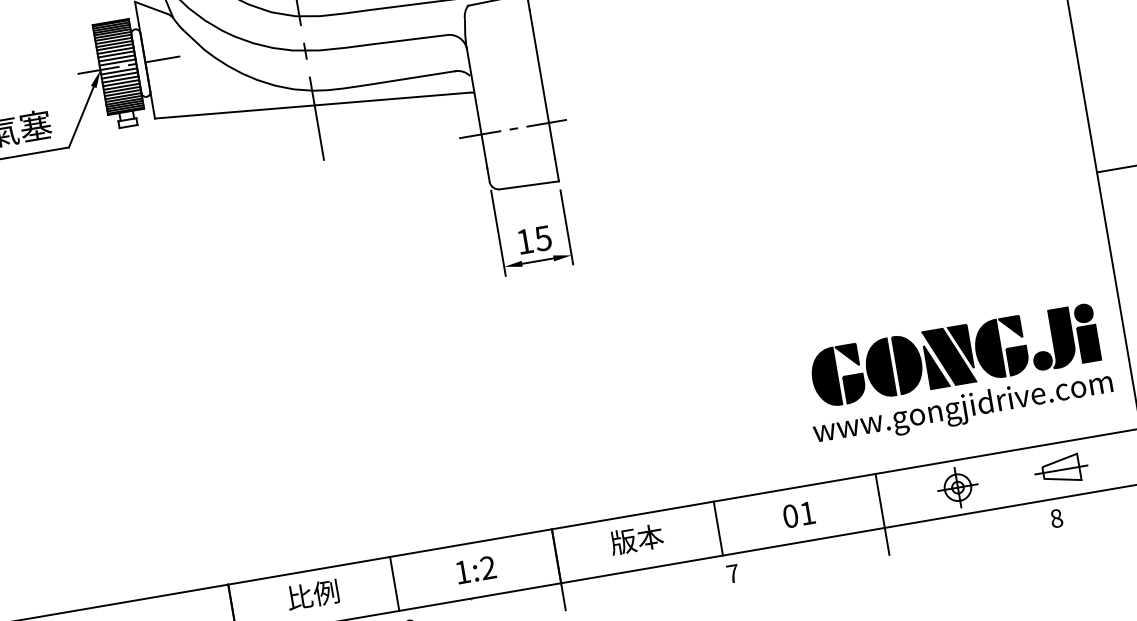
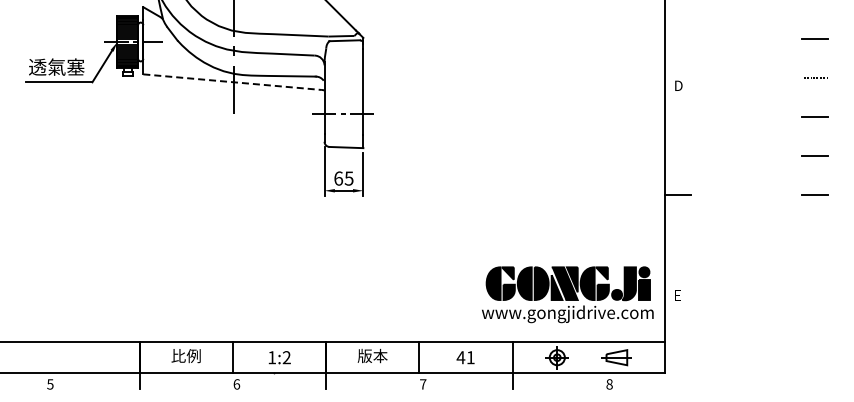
line: (312, 106) -> (232, 82), solid -> dashed
text: (524, 241) -> (338, 178), 15 -> 65
text: (789, 516) -> (460, 357), 01 -> 41

